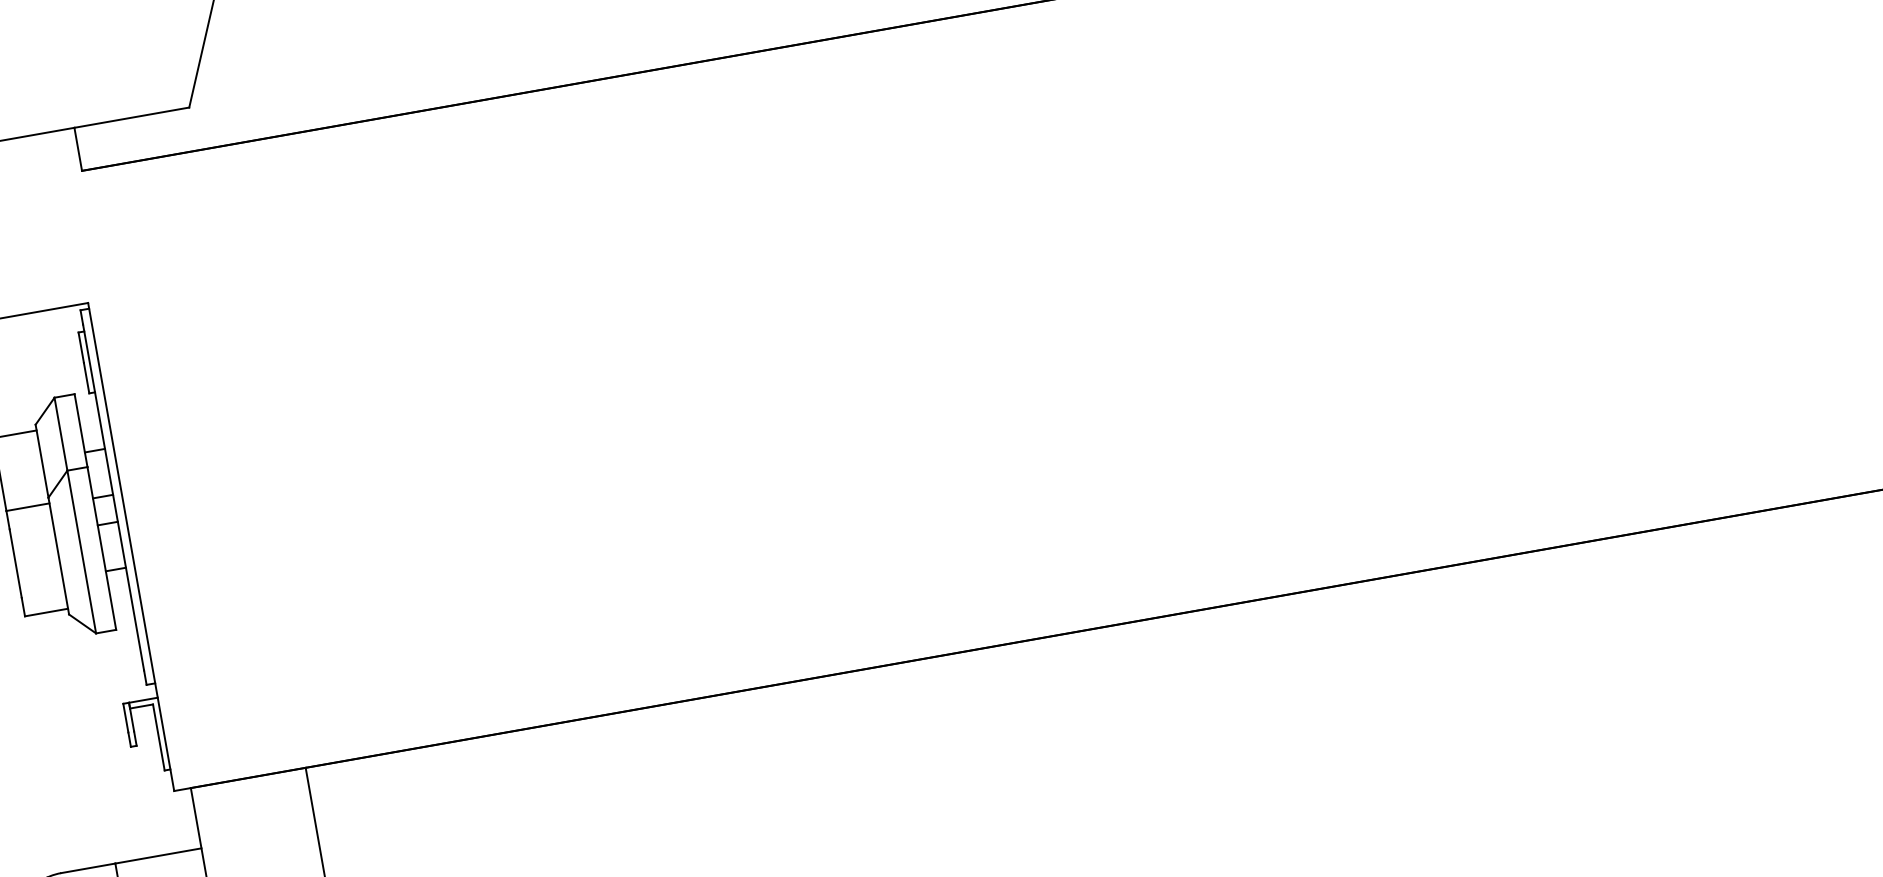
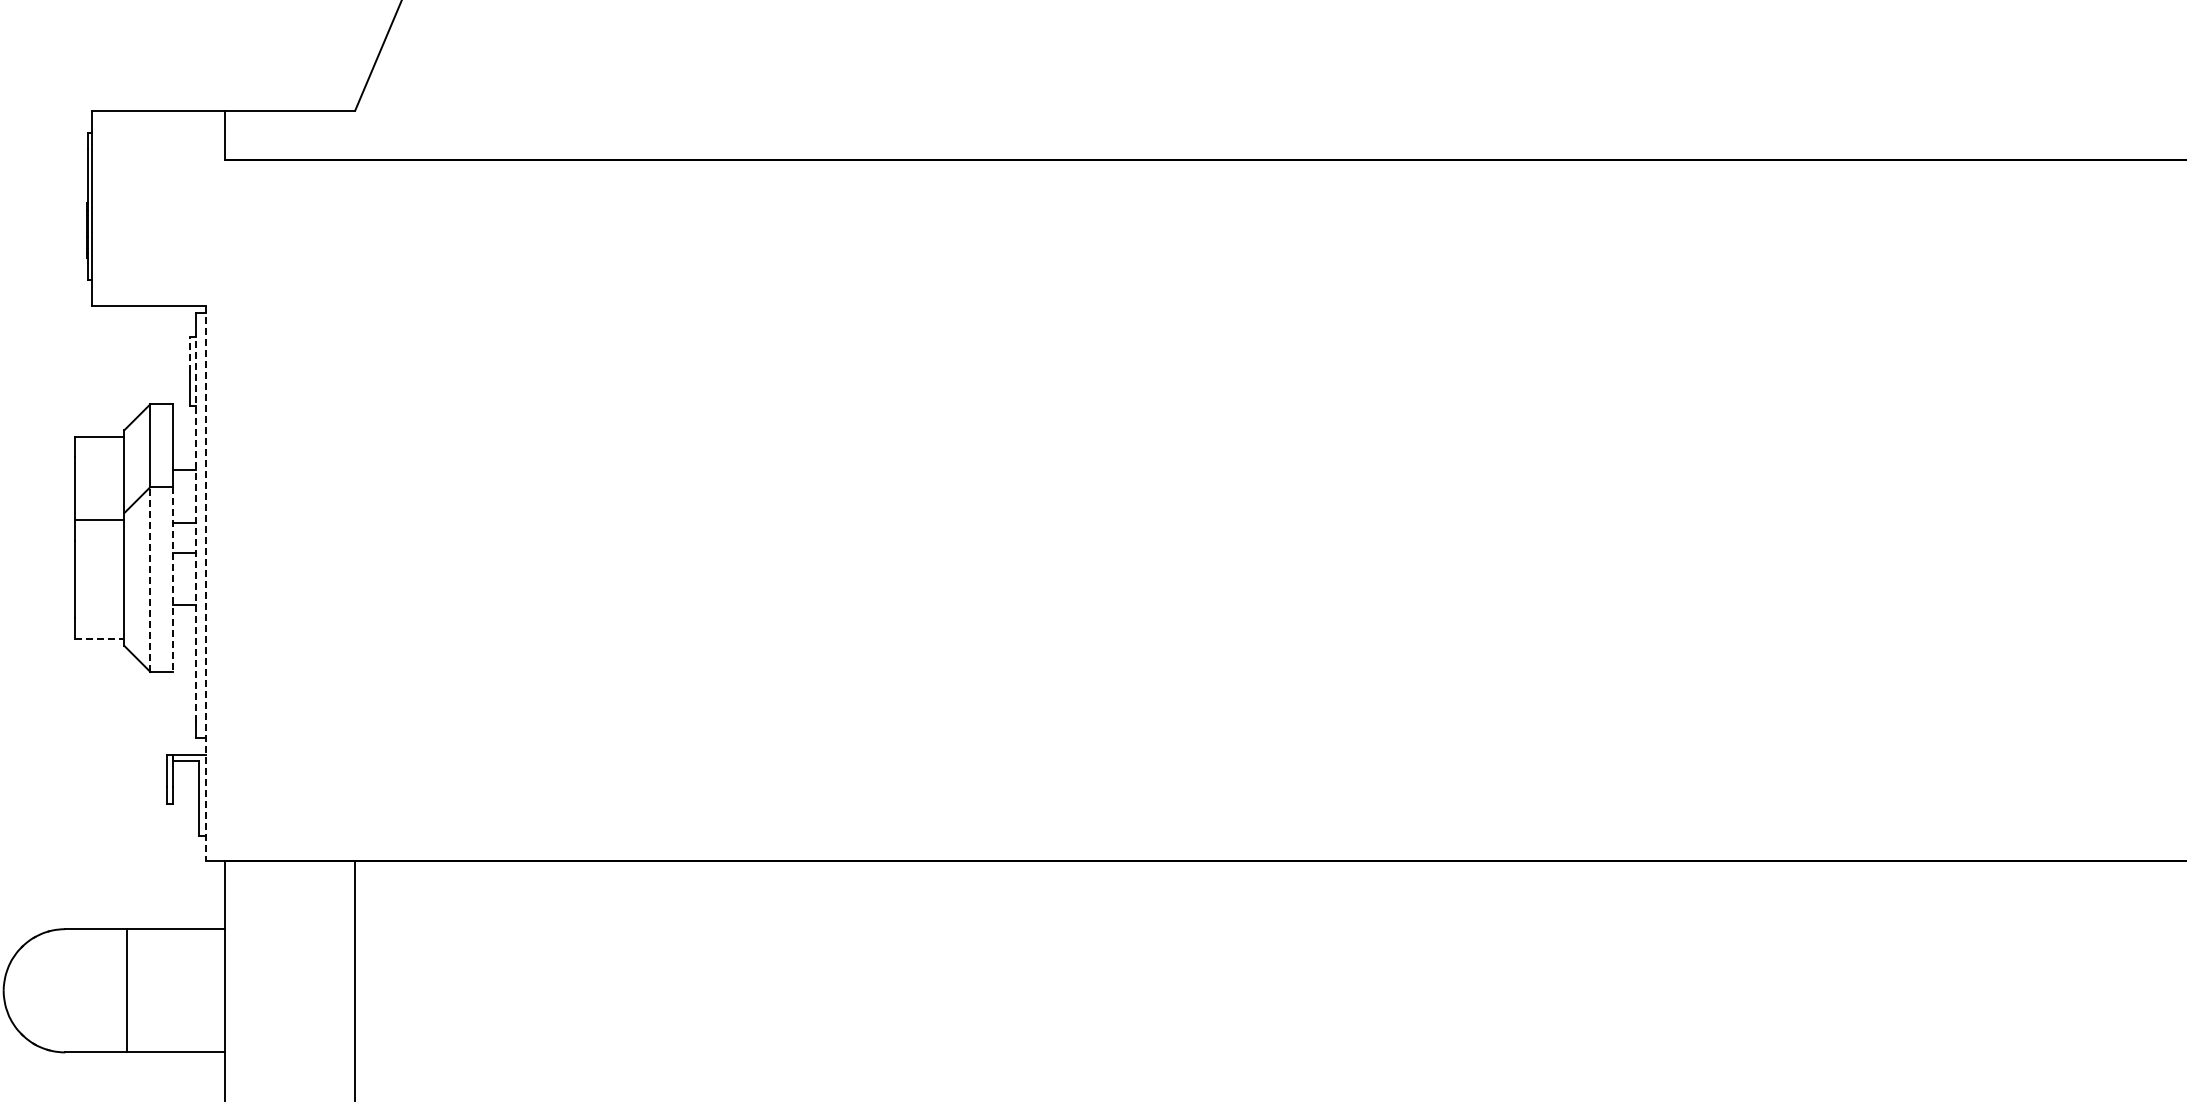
line: (81, 346) -> (189, 353), solid -> dashed
line: (113, 497) -> (196, 525), solid -> dashed
line: (131, 547) -> (205, 584), solid -> dashed
line: (102, 549) -> (173, 580), solid -> dashed
line: (81, 551) -> (150, 579), solid -> dashed
line: (47, 612) -> (100, 639), solid -> dashed

